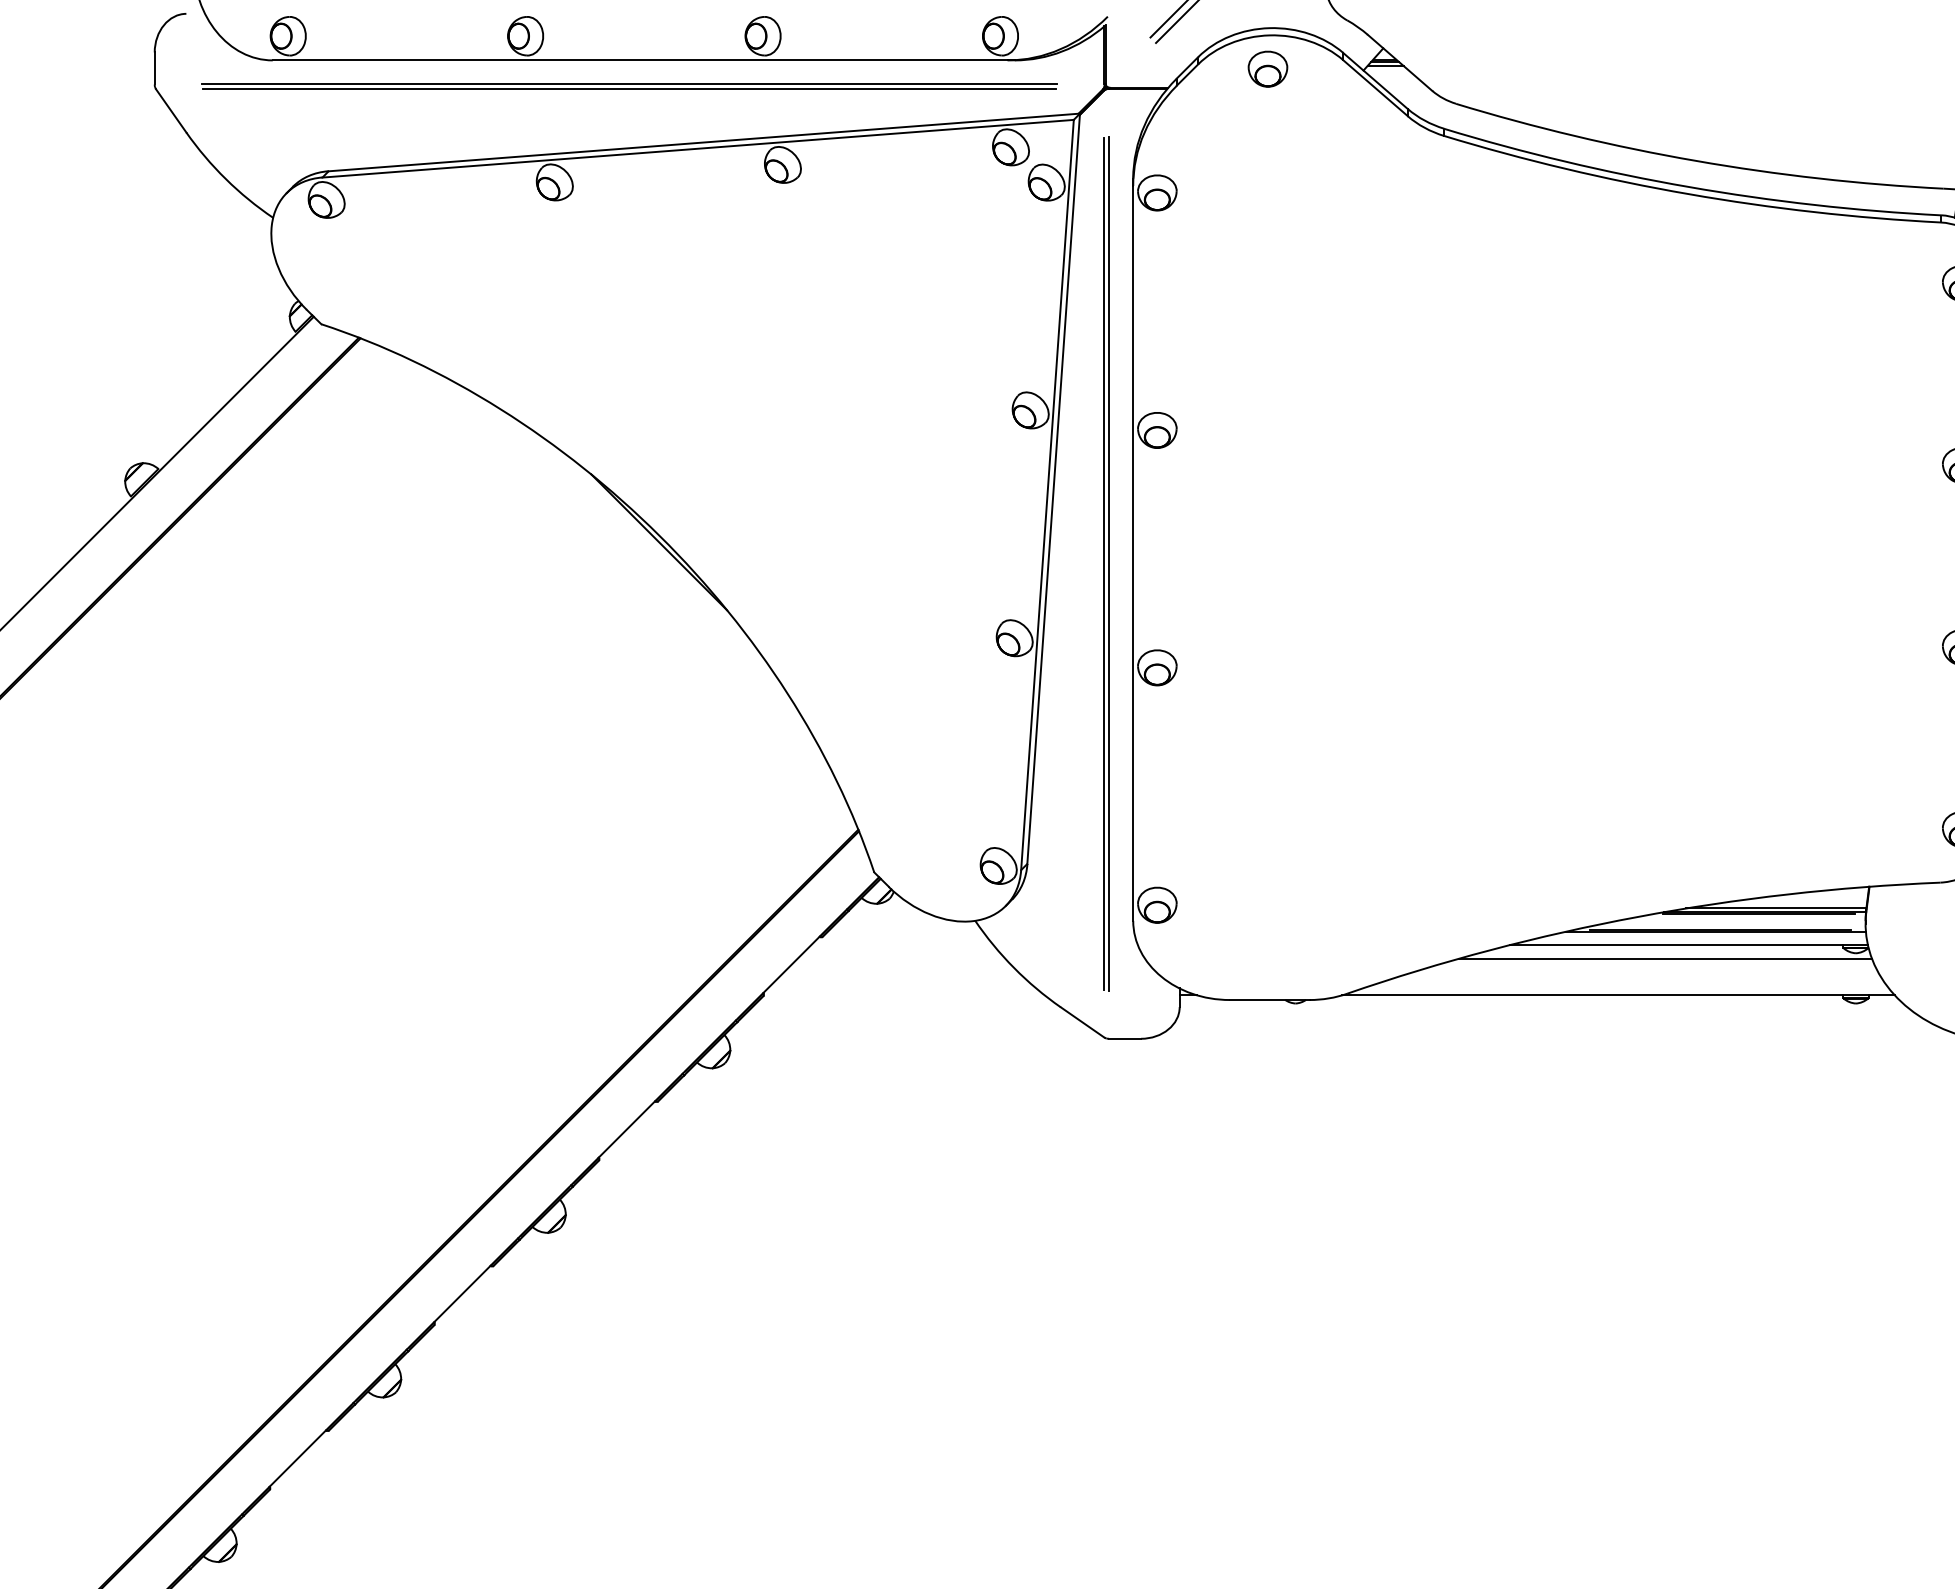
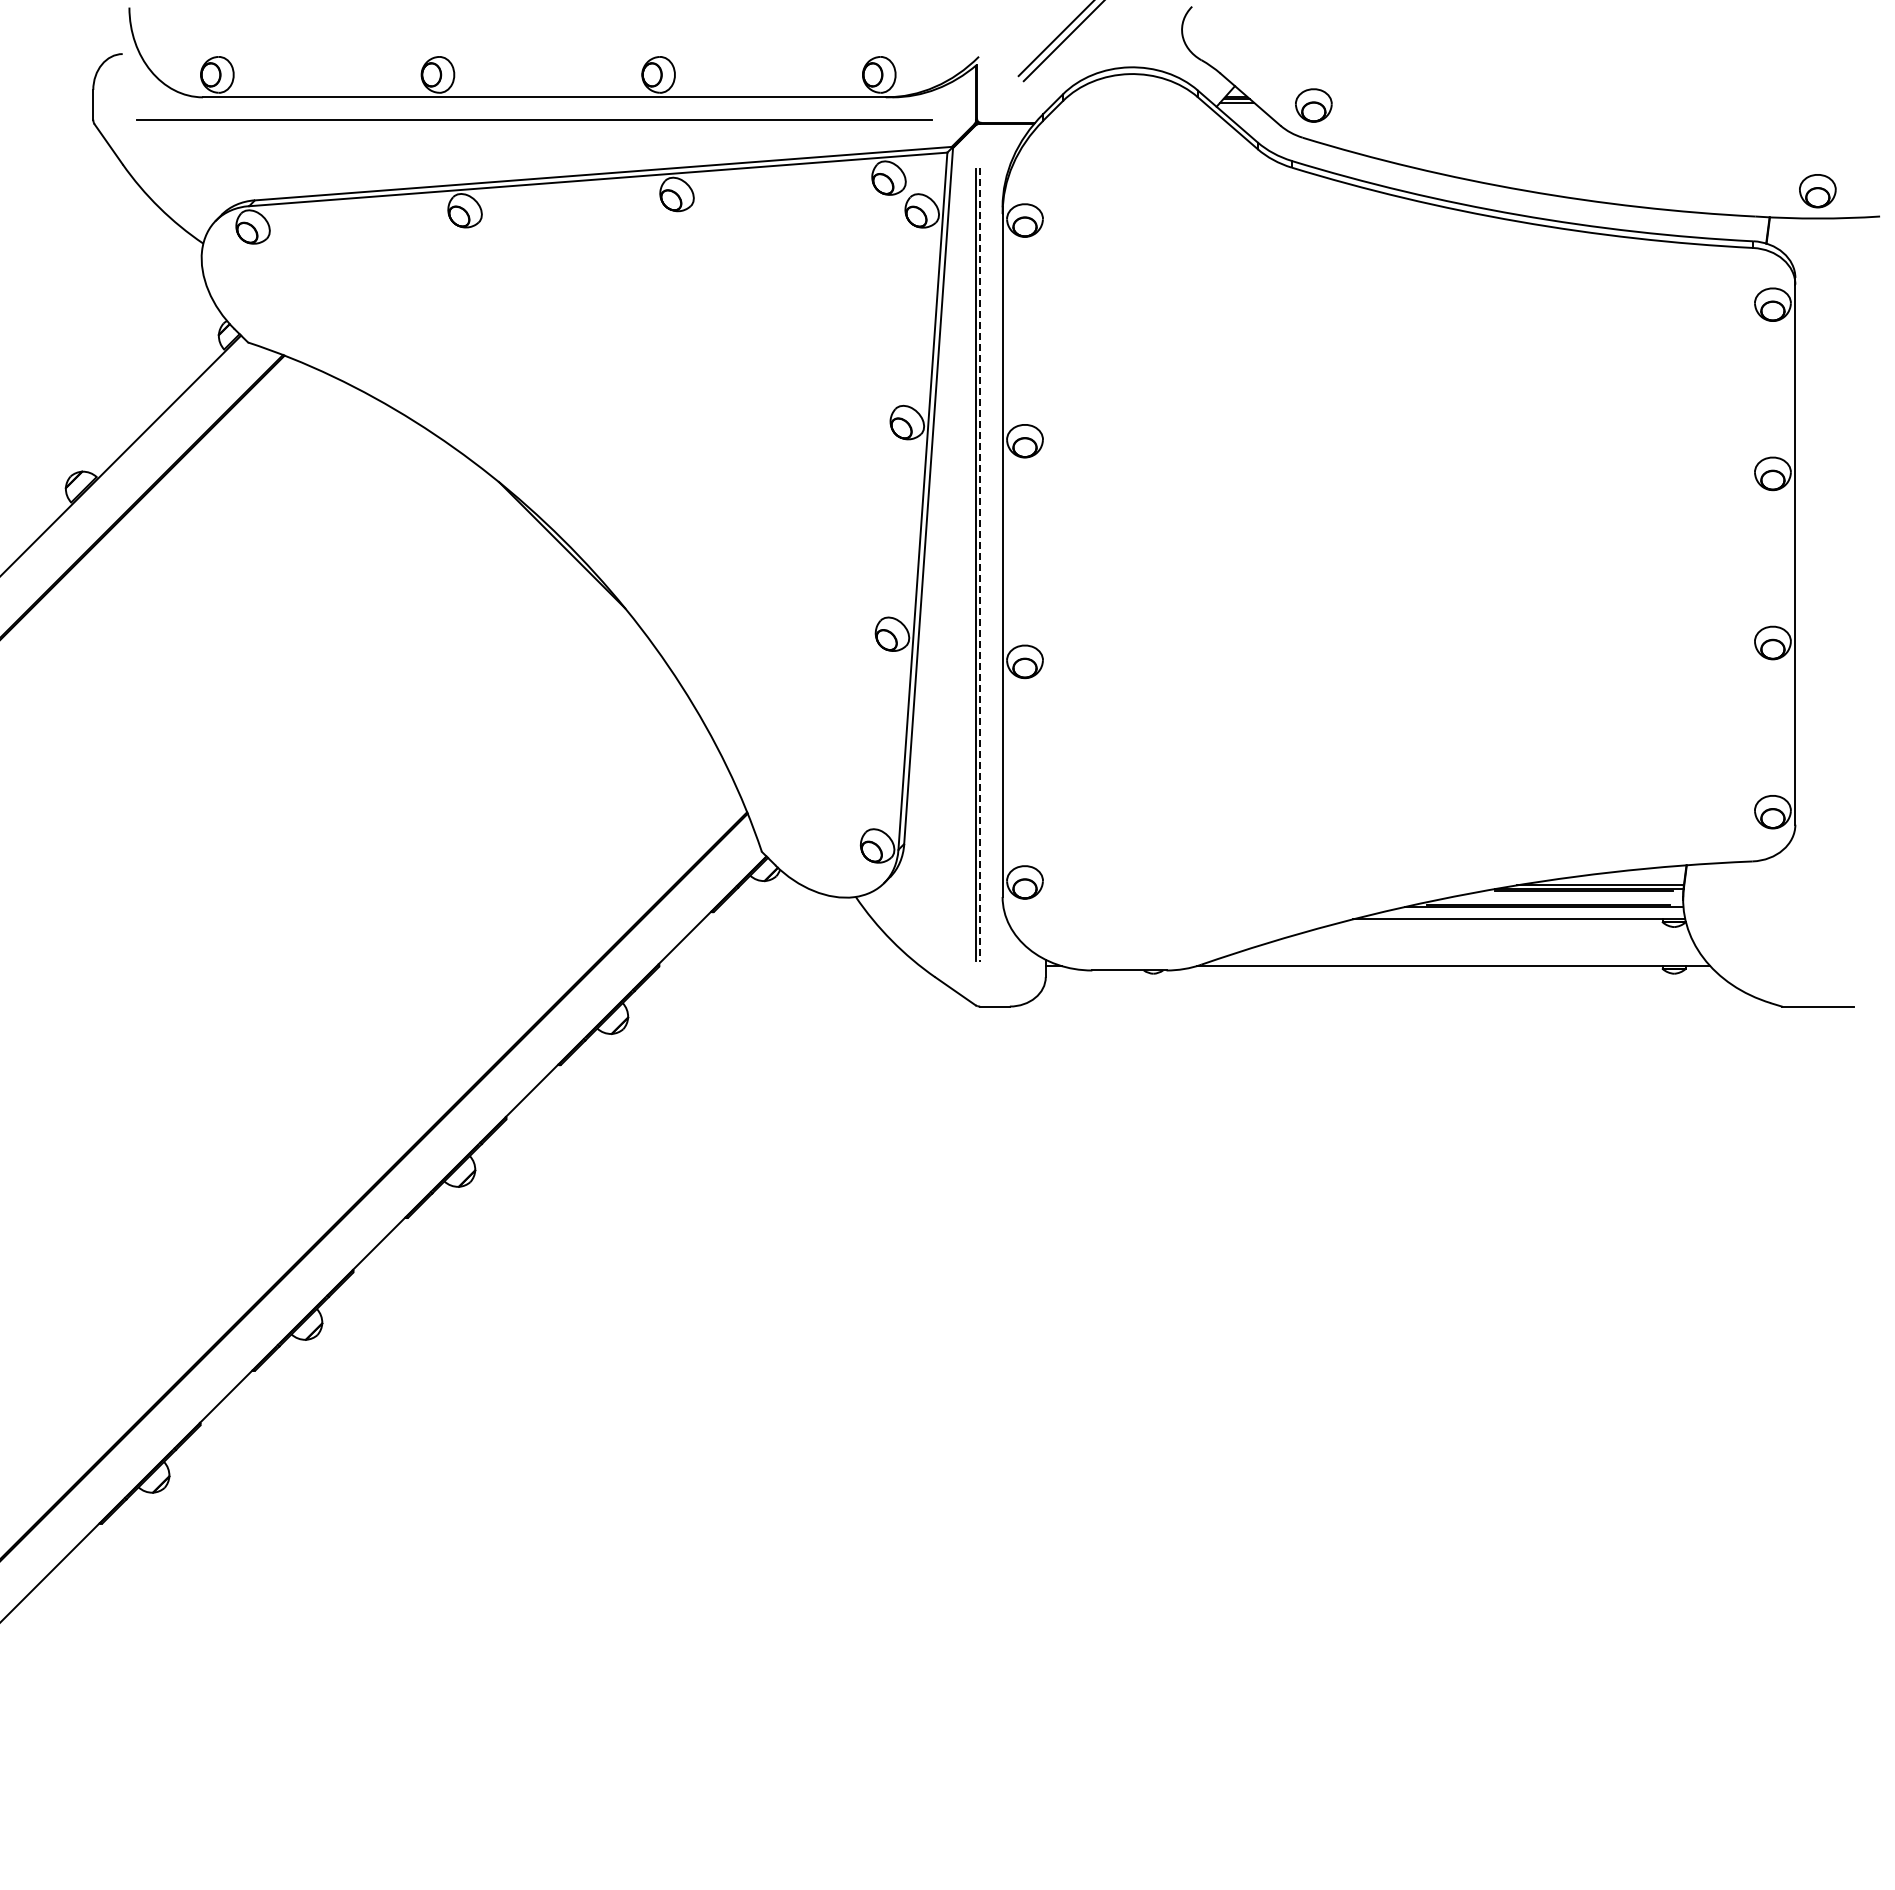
part: (1267, 69) -> (1313, 105), moved
line: (629, 89) -> (534, 124), removed
line: (1109, 564) -> (980, 565), solid -> dashed
line: (1665, 959) -> (1497, 932), removed

